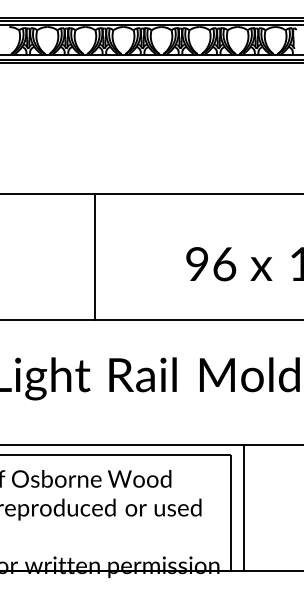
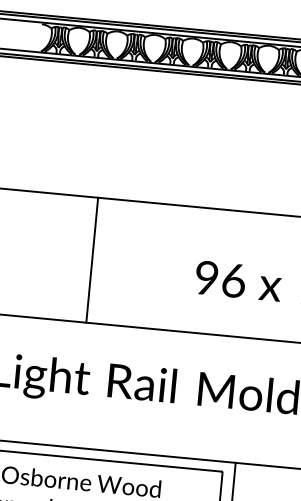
line: (94, 256) -> (92, 259), moved

